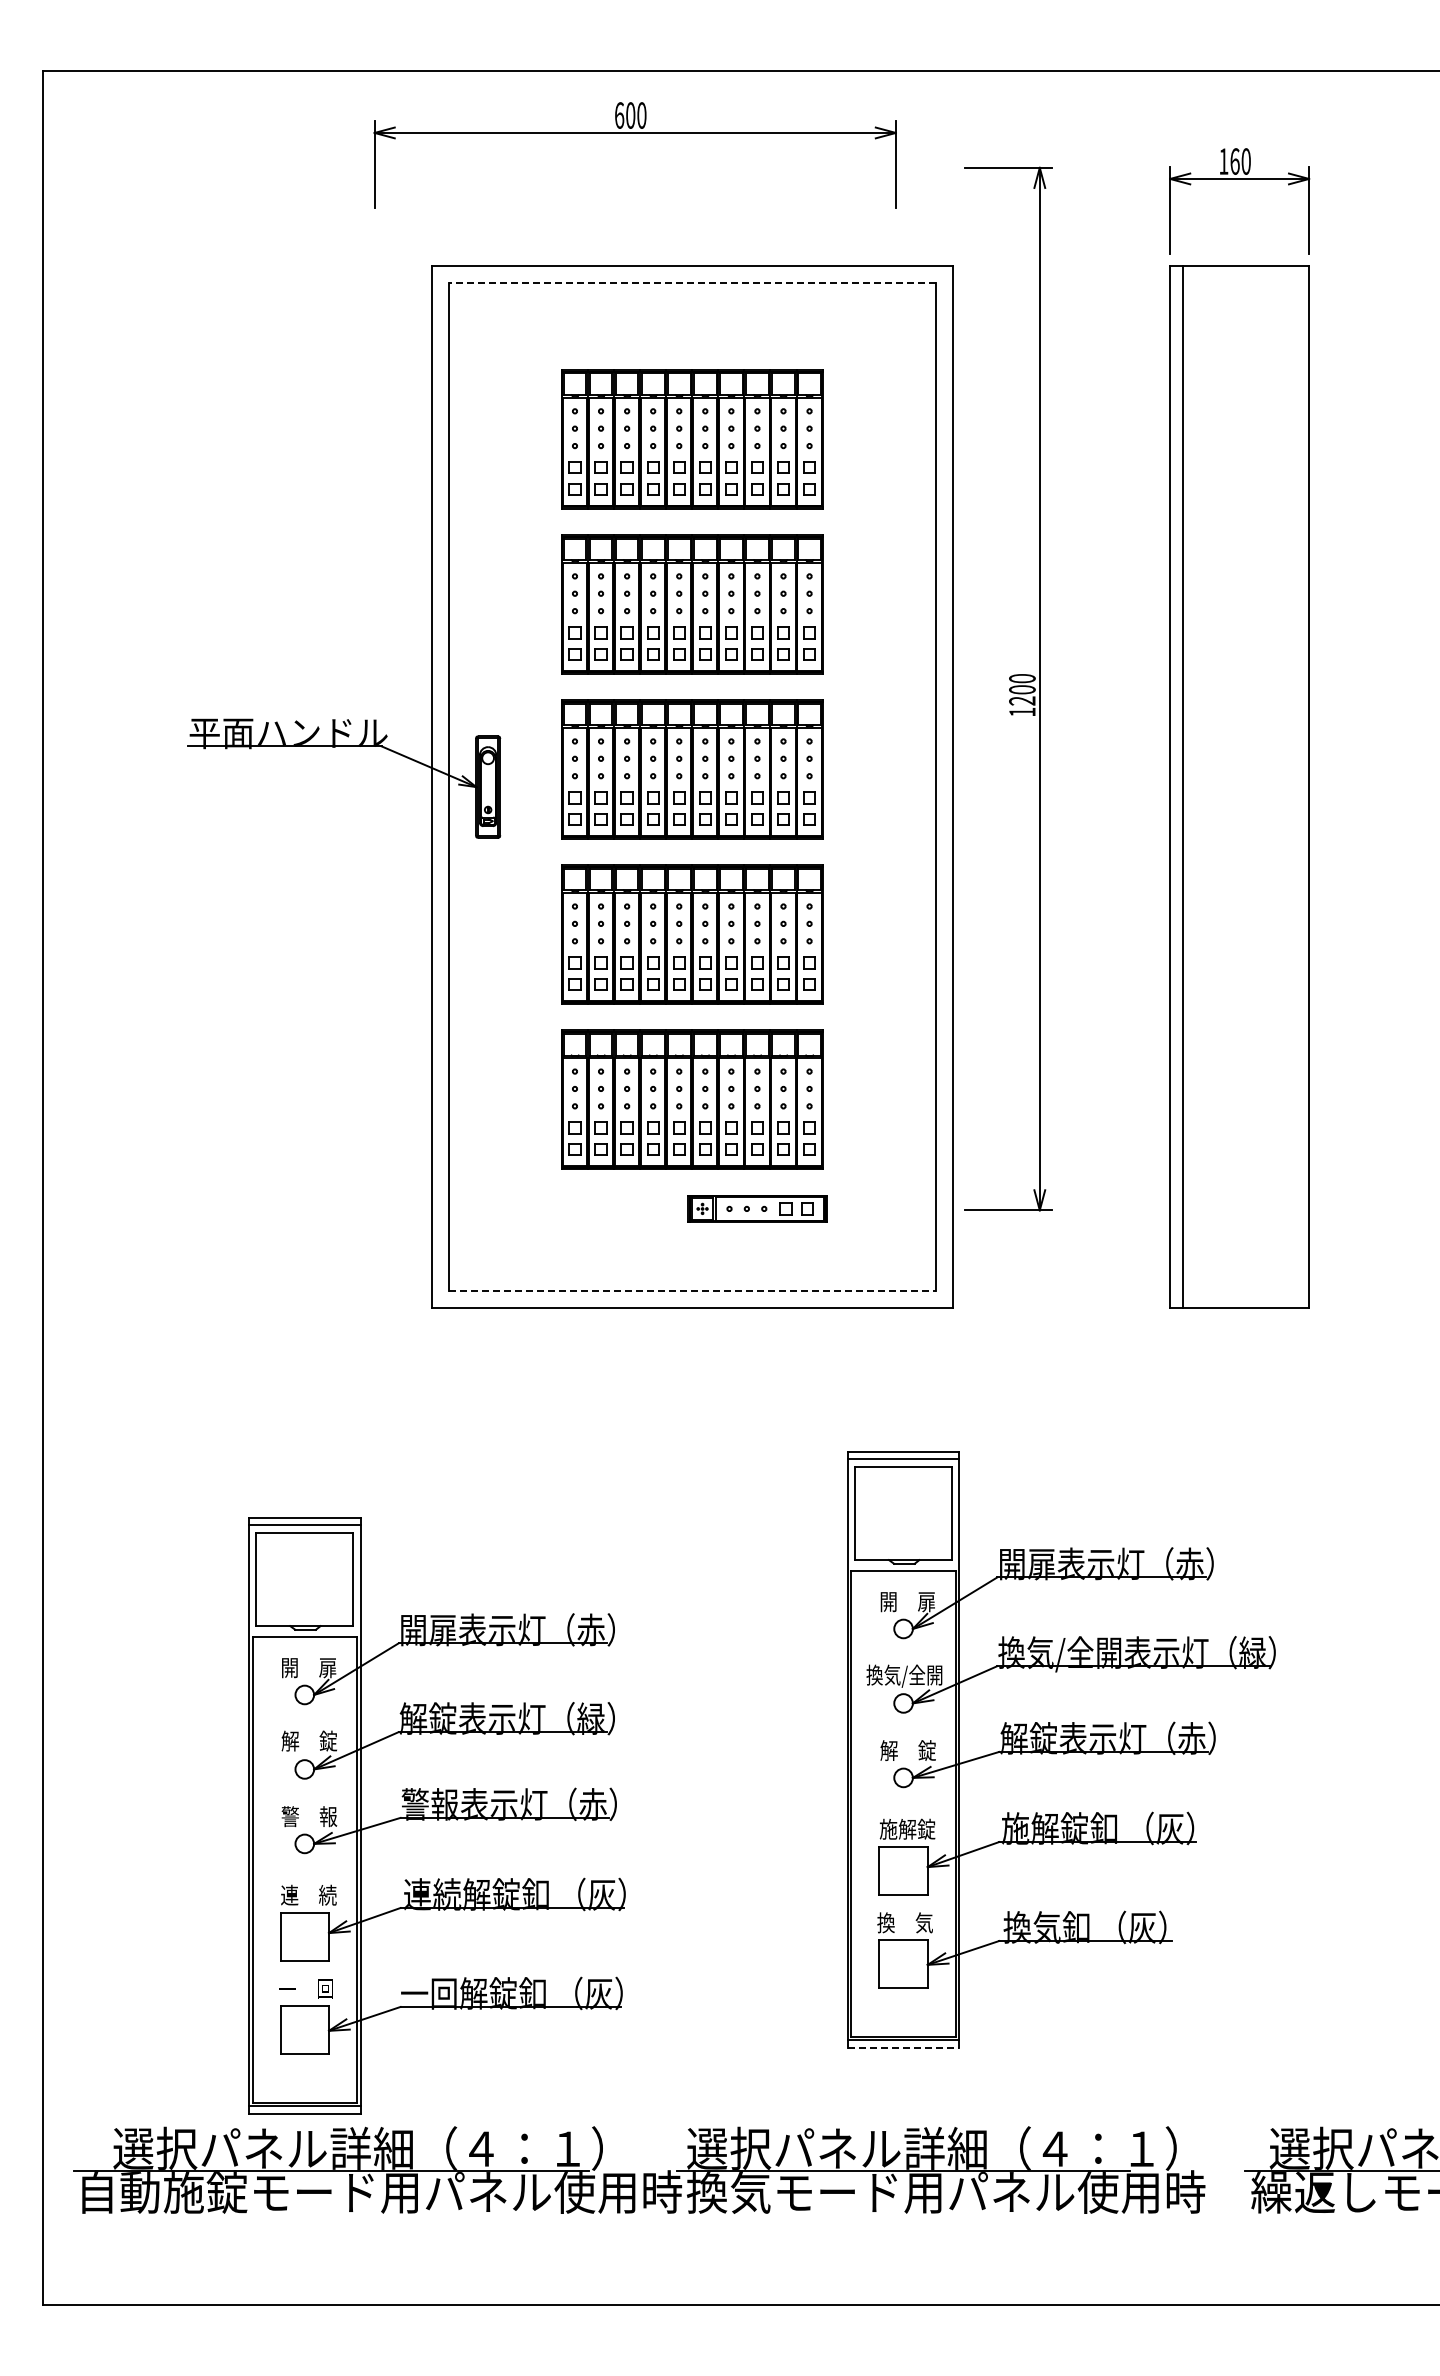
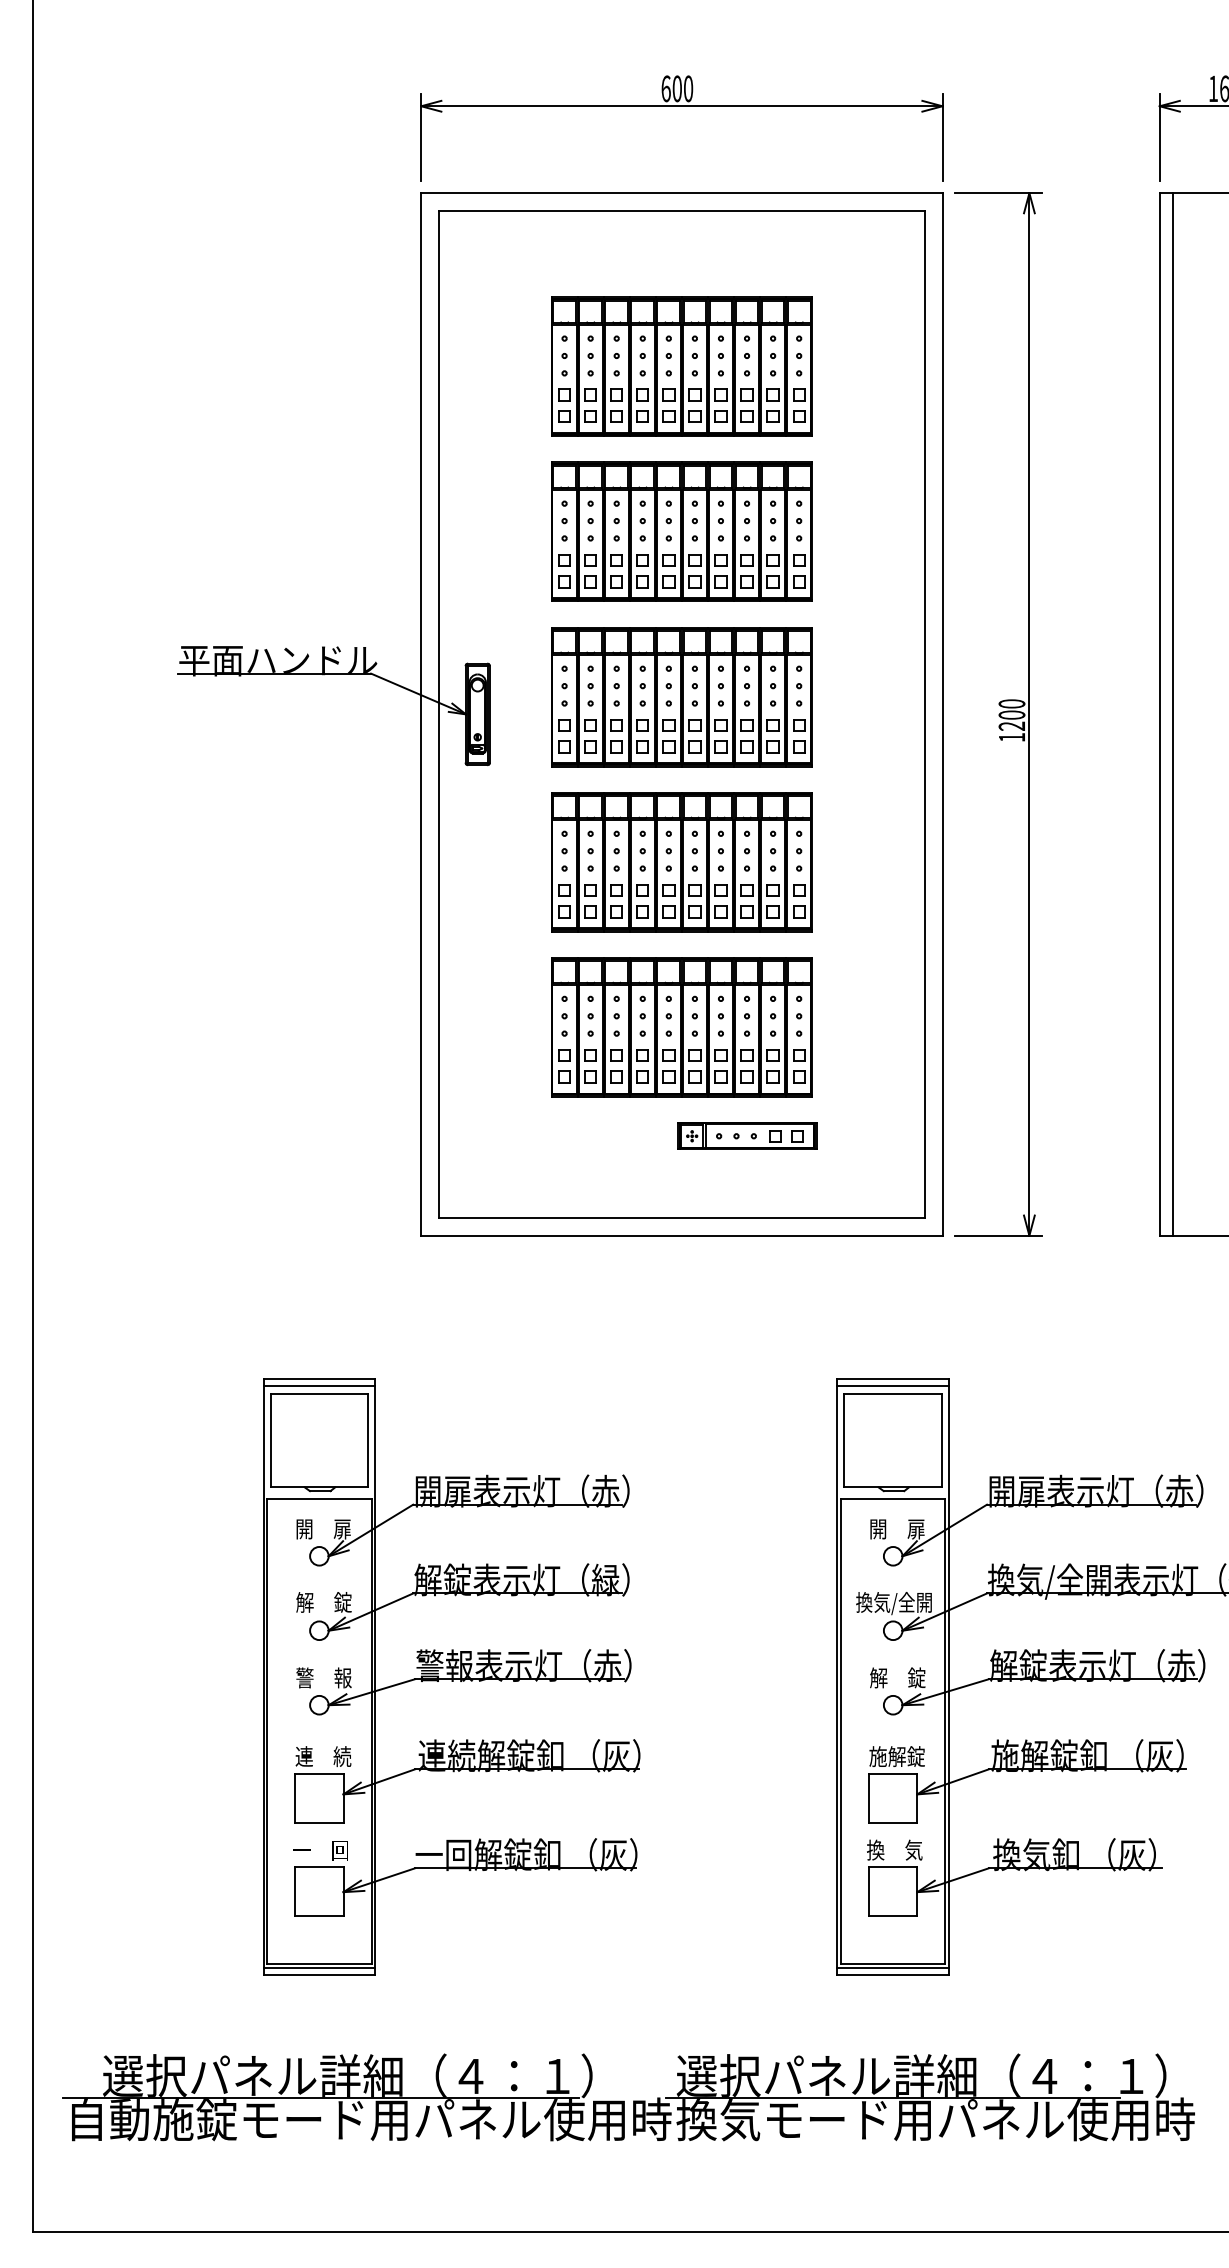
part: (634, 133) -> (681, 106), moved
line: (691, 283) -> (681, 210), dashed -> solid
part: (1008, 688) -> (998, 713), moved
line: (692, 1291) -> (682, 1218), dashed -> solid
part: (436, 1815) -> (451, 1676), moved
line: (903, 2047) -> (893, 1974), dashed -> solid

